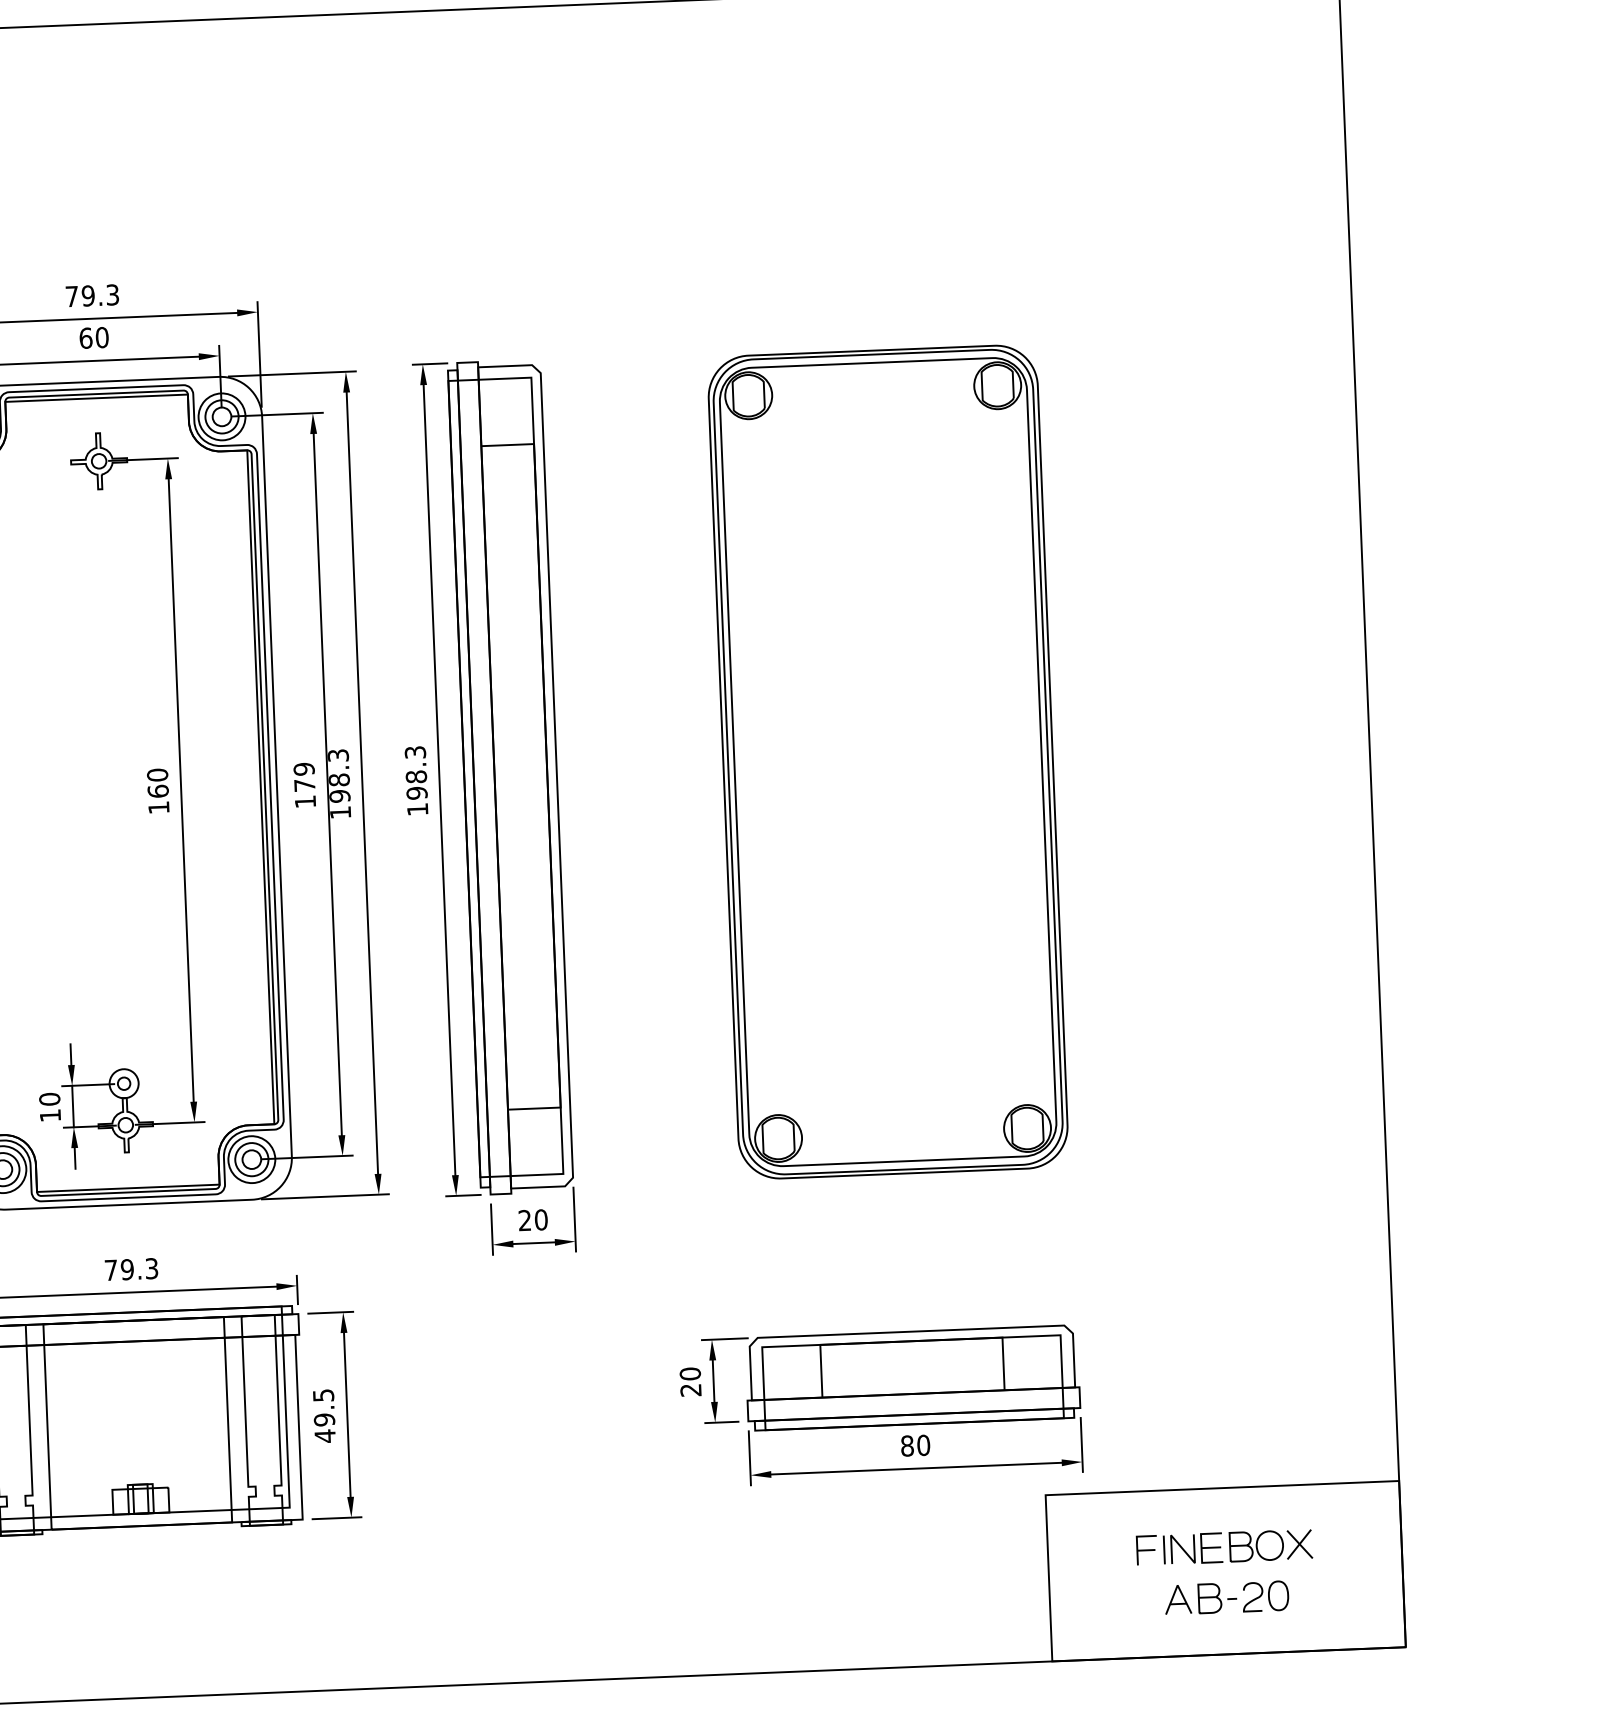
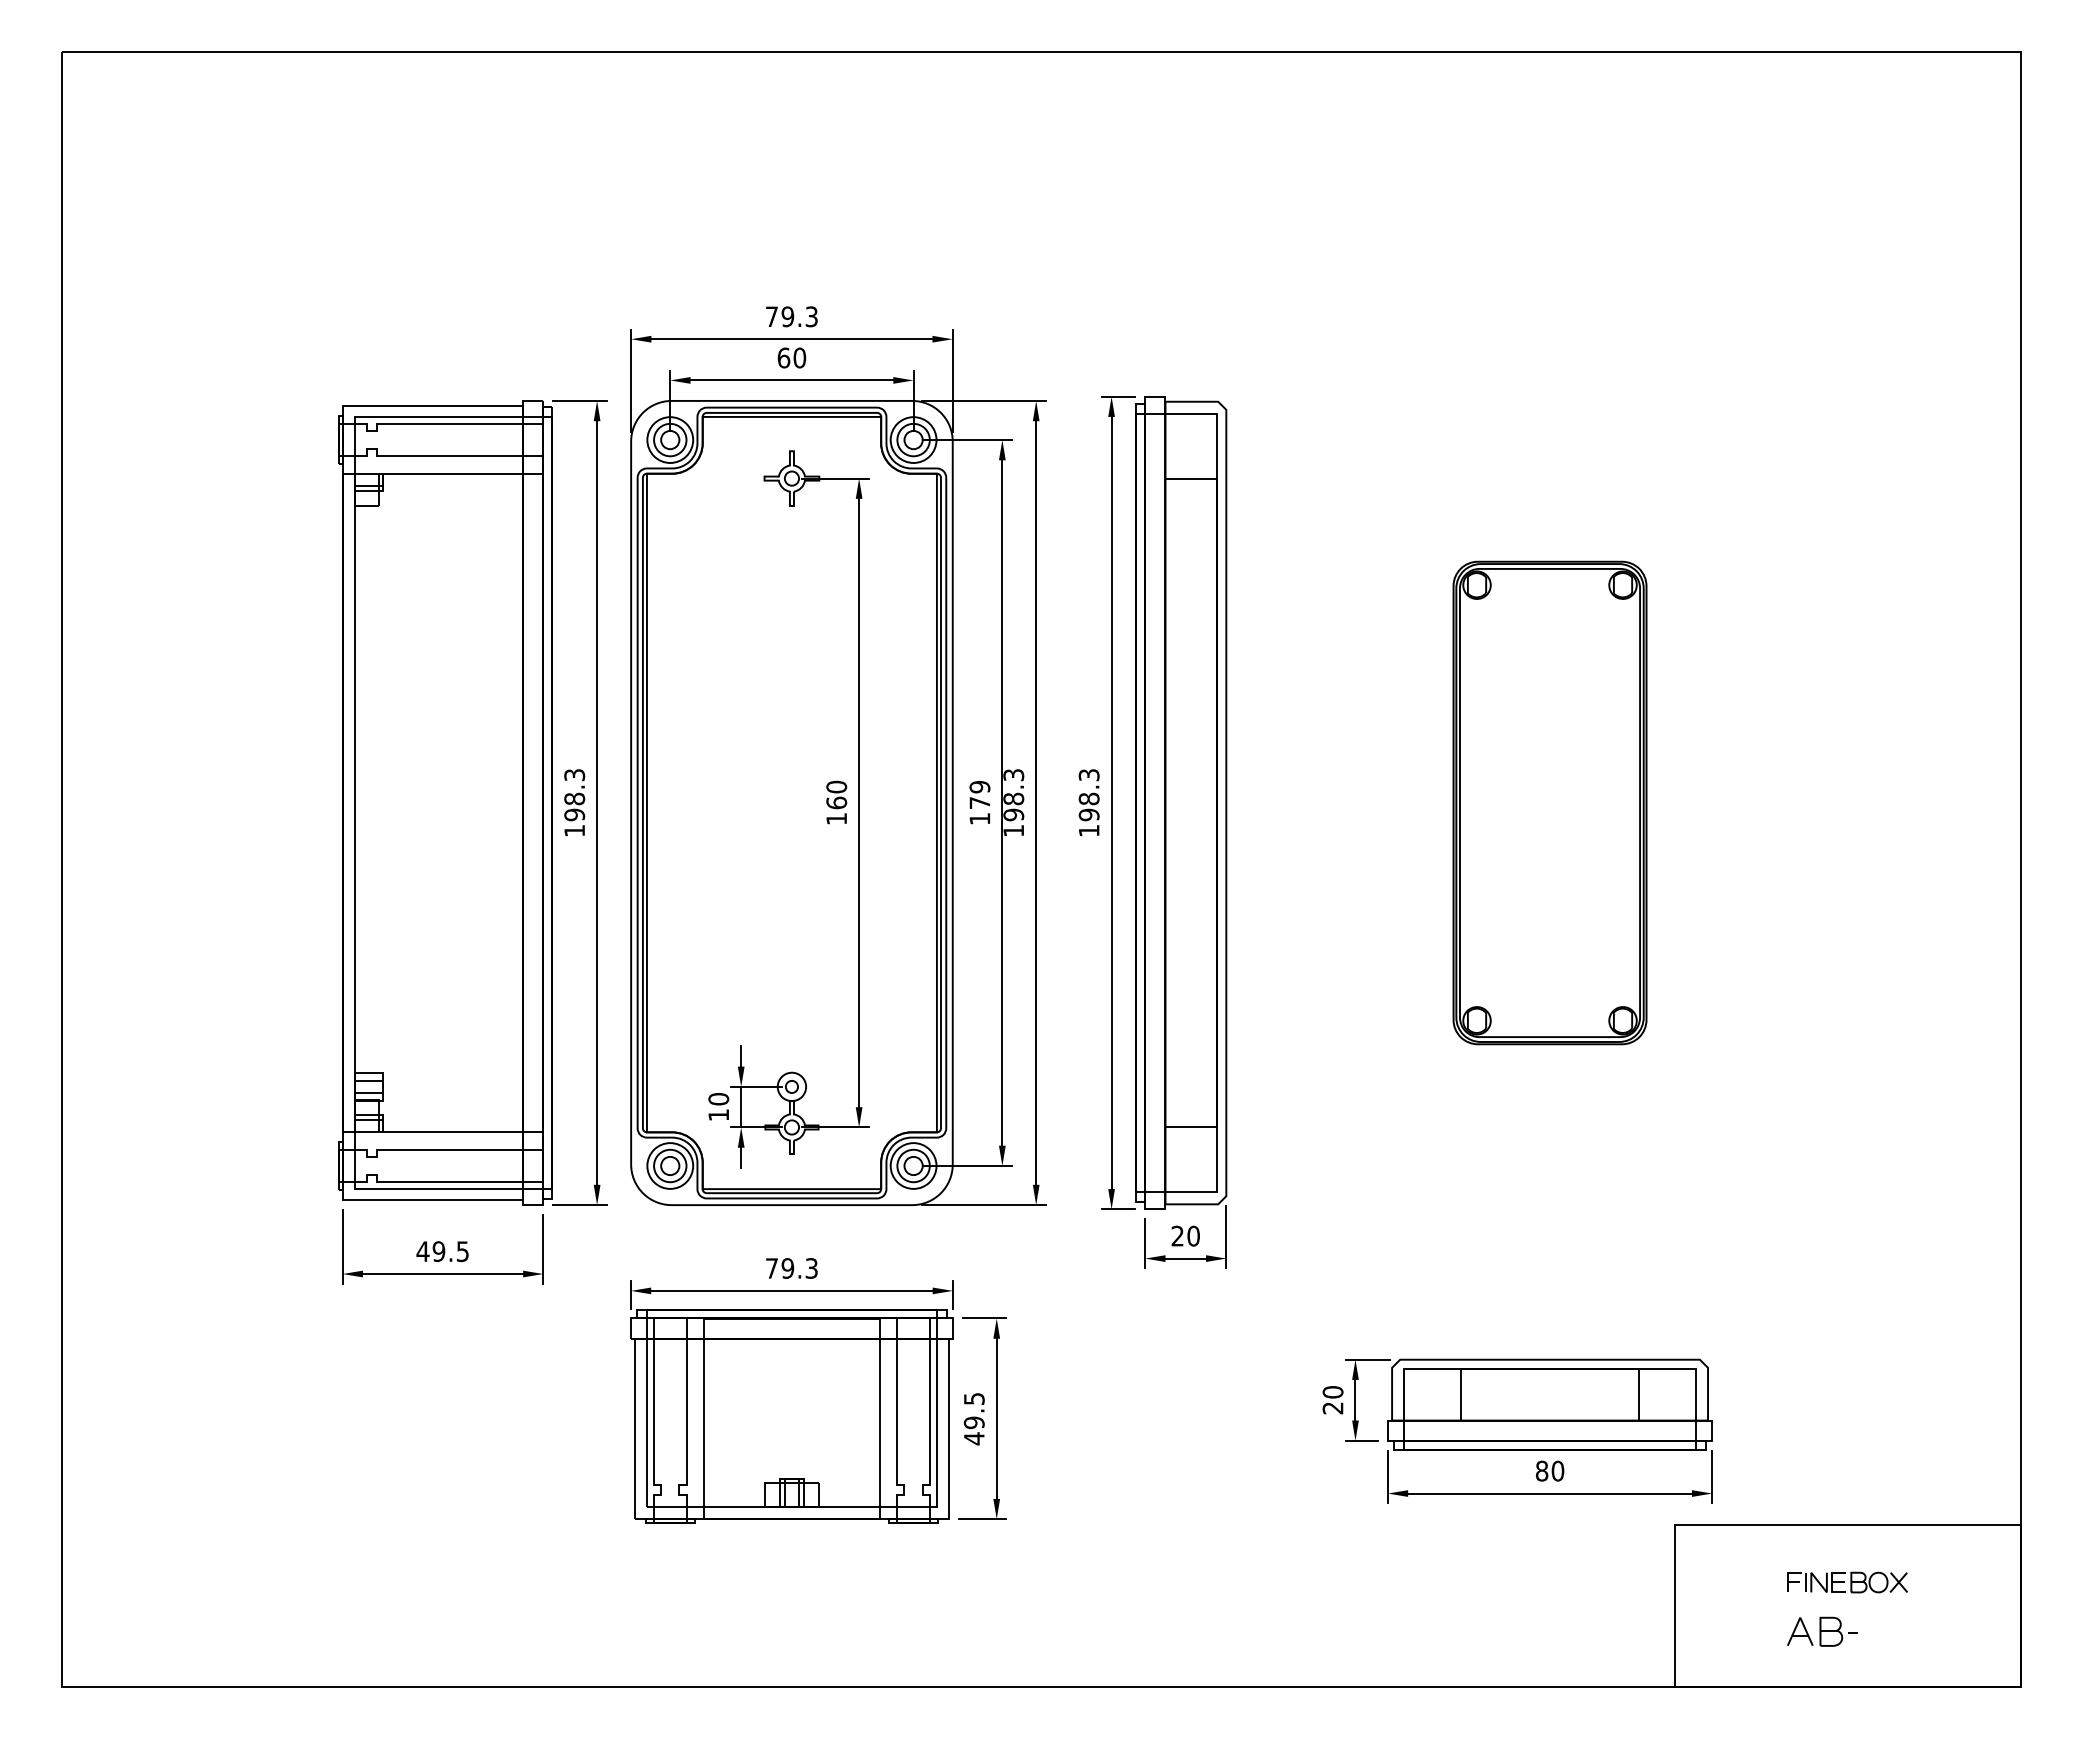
part: (887, 761) -> (1549, 802), size x0.6
part: (1224, 1547) -> (1847, 1582), size x0.7
part: (1265, 1595) -> (1885, 1631), removed

